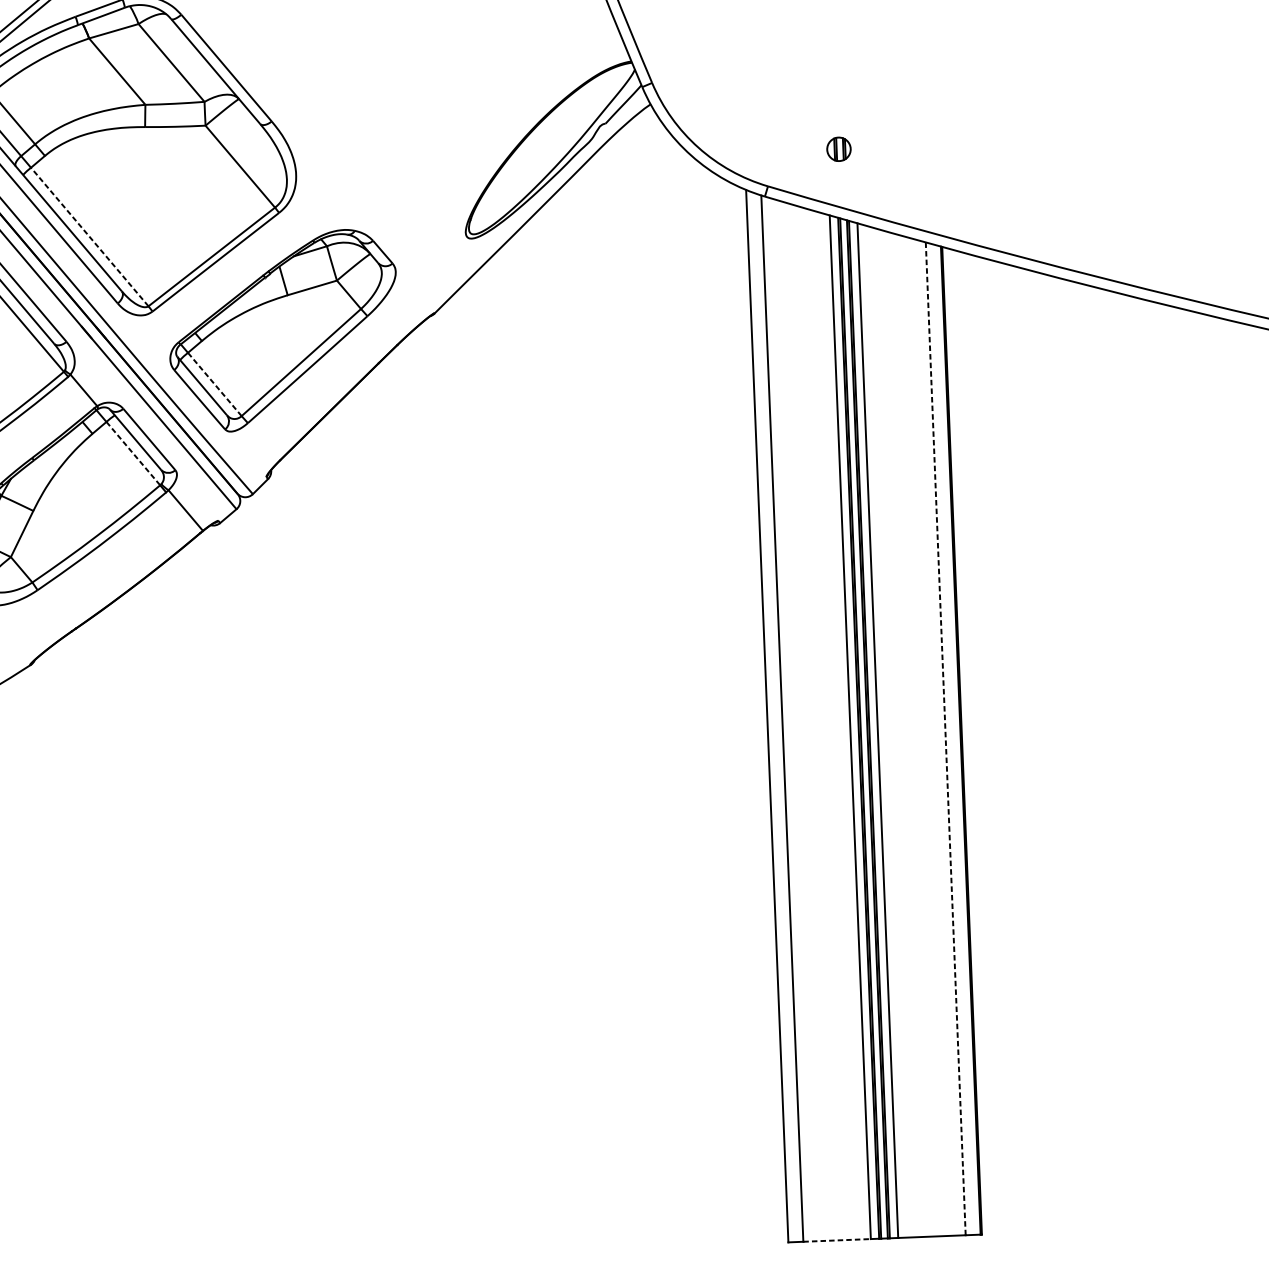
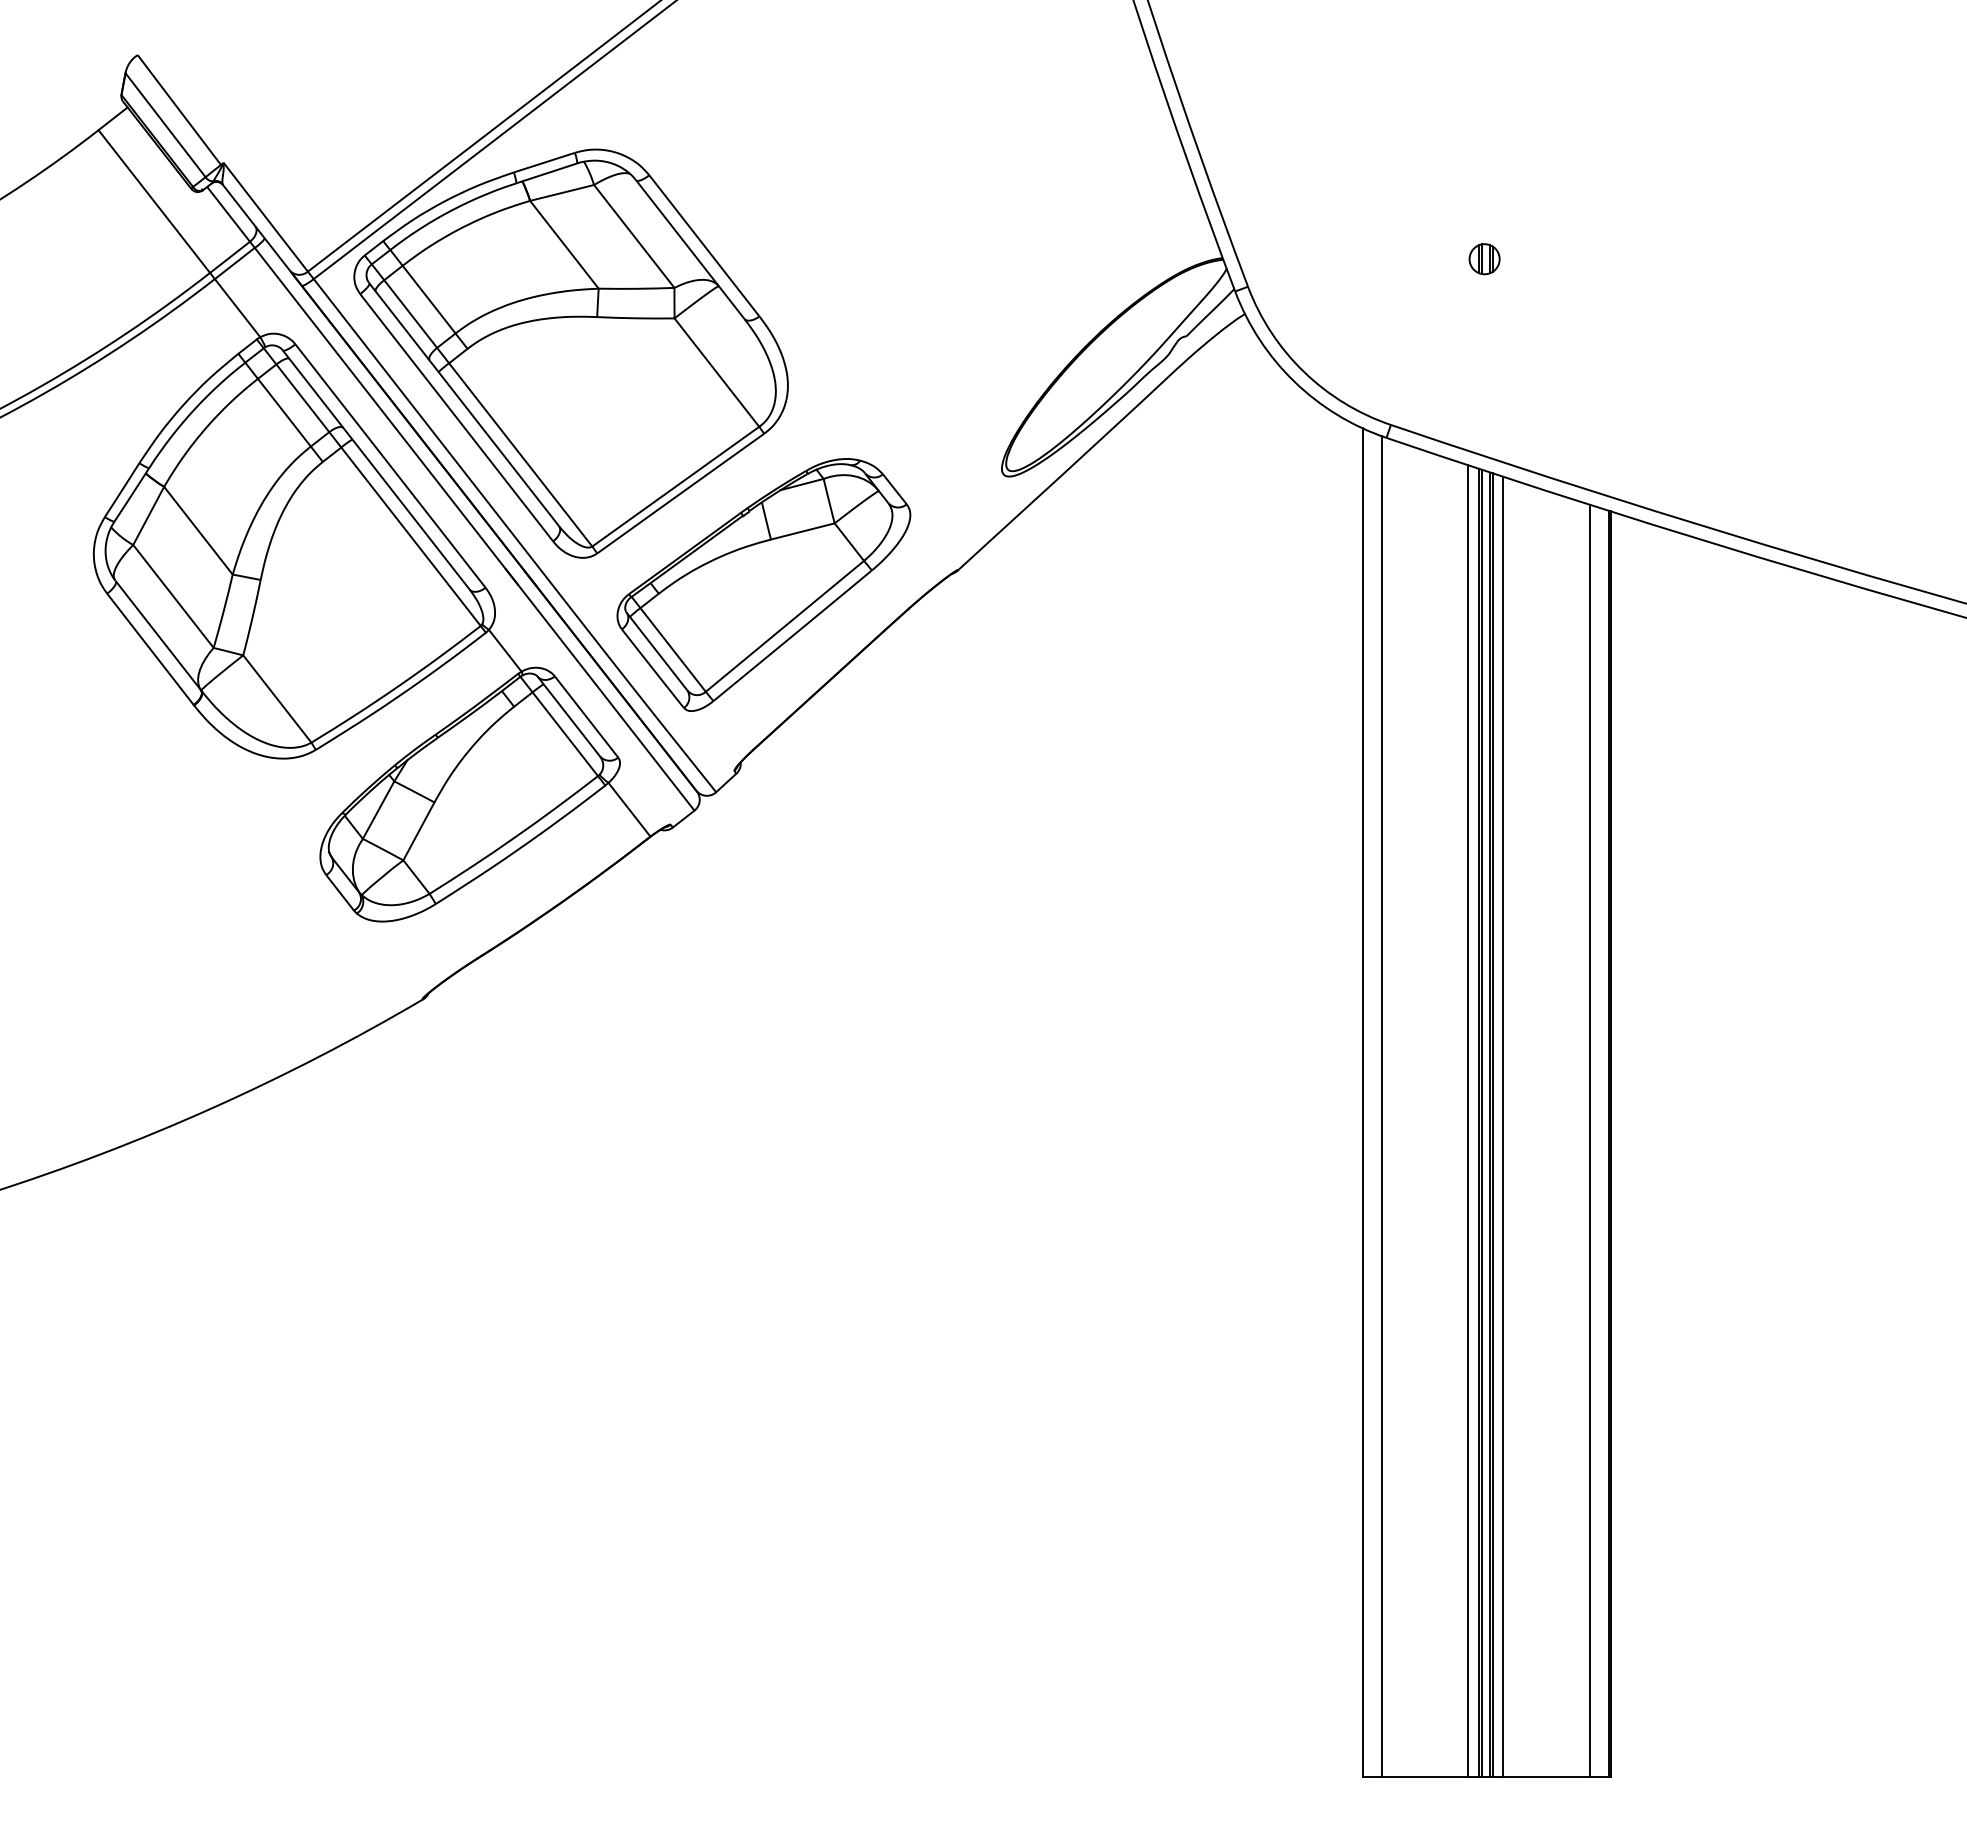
part: (838, 149) -> (1484, 259), moved
line: (89, 236) -> (520, 454), dashed -> solid
line: (214, 384) -> (672, 649), dashed -> solid
line: (133, 453) -> (565, 734), dashed -> solid
line: (945, 739) -> (1589, 1141), dashed -> solid
line: (837, 1240) -> (1425, 1776), dashed -> solid

